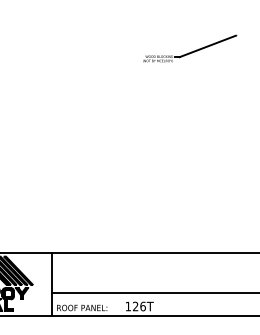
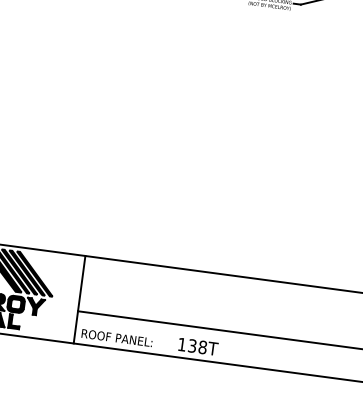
text: (139, 306) -> (197, 346), 126T -> 138T

